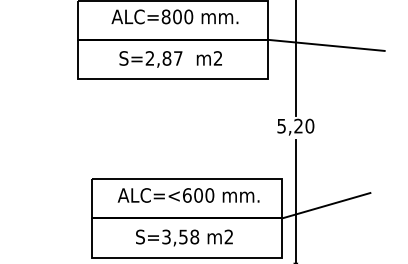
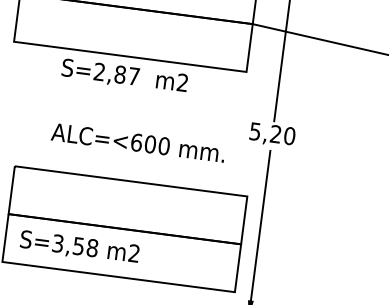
text: (170, 59) -> (124, 76), moved
text: (188, 195) -> (138, 142), moved
line: (326, 205) -> (297, 235), removed
text: (184, 237) -> (79, 247), moved

